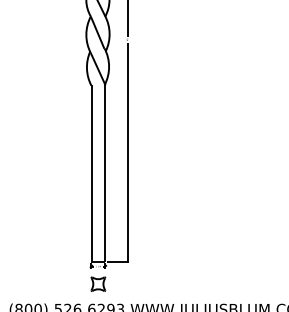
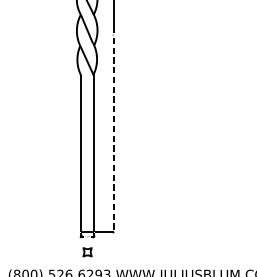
line: (127, 152) -> (113, 135), solid -> dashed
part: (98, 283) -> (87, 251), size x0.7

